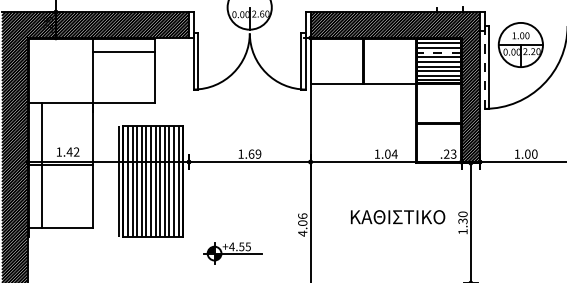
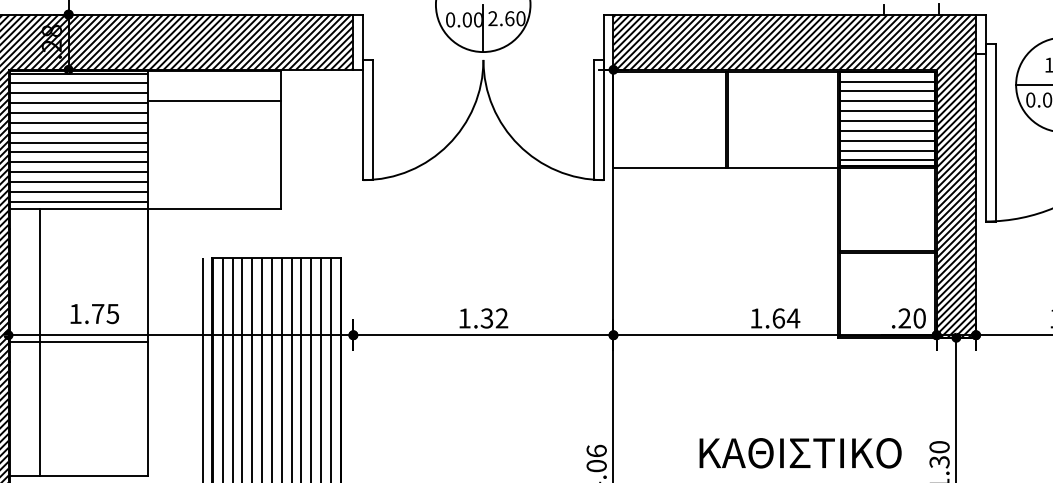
line: (438, 52) -> (887, 100), dashed -> solid
line: (484, 66) -> (985, 130), dashed -> solid
hatch: (60, 69) -> (78, 137), added
text: (72, 151) -> (104, 312), 1.42 -> 1.75
text: (254, 153) -> (493, 316), 1.69 -> 1.32
text: (387, 153) -> (778, 316), 1.04 -> 1.64
text: (453, 153) -> (919, 316), .23 -> .20

